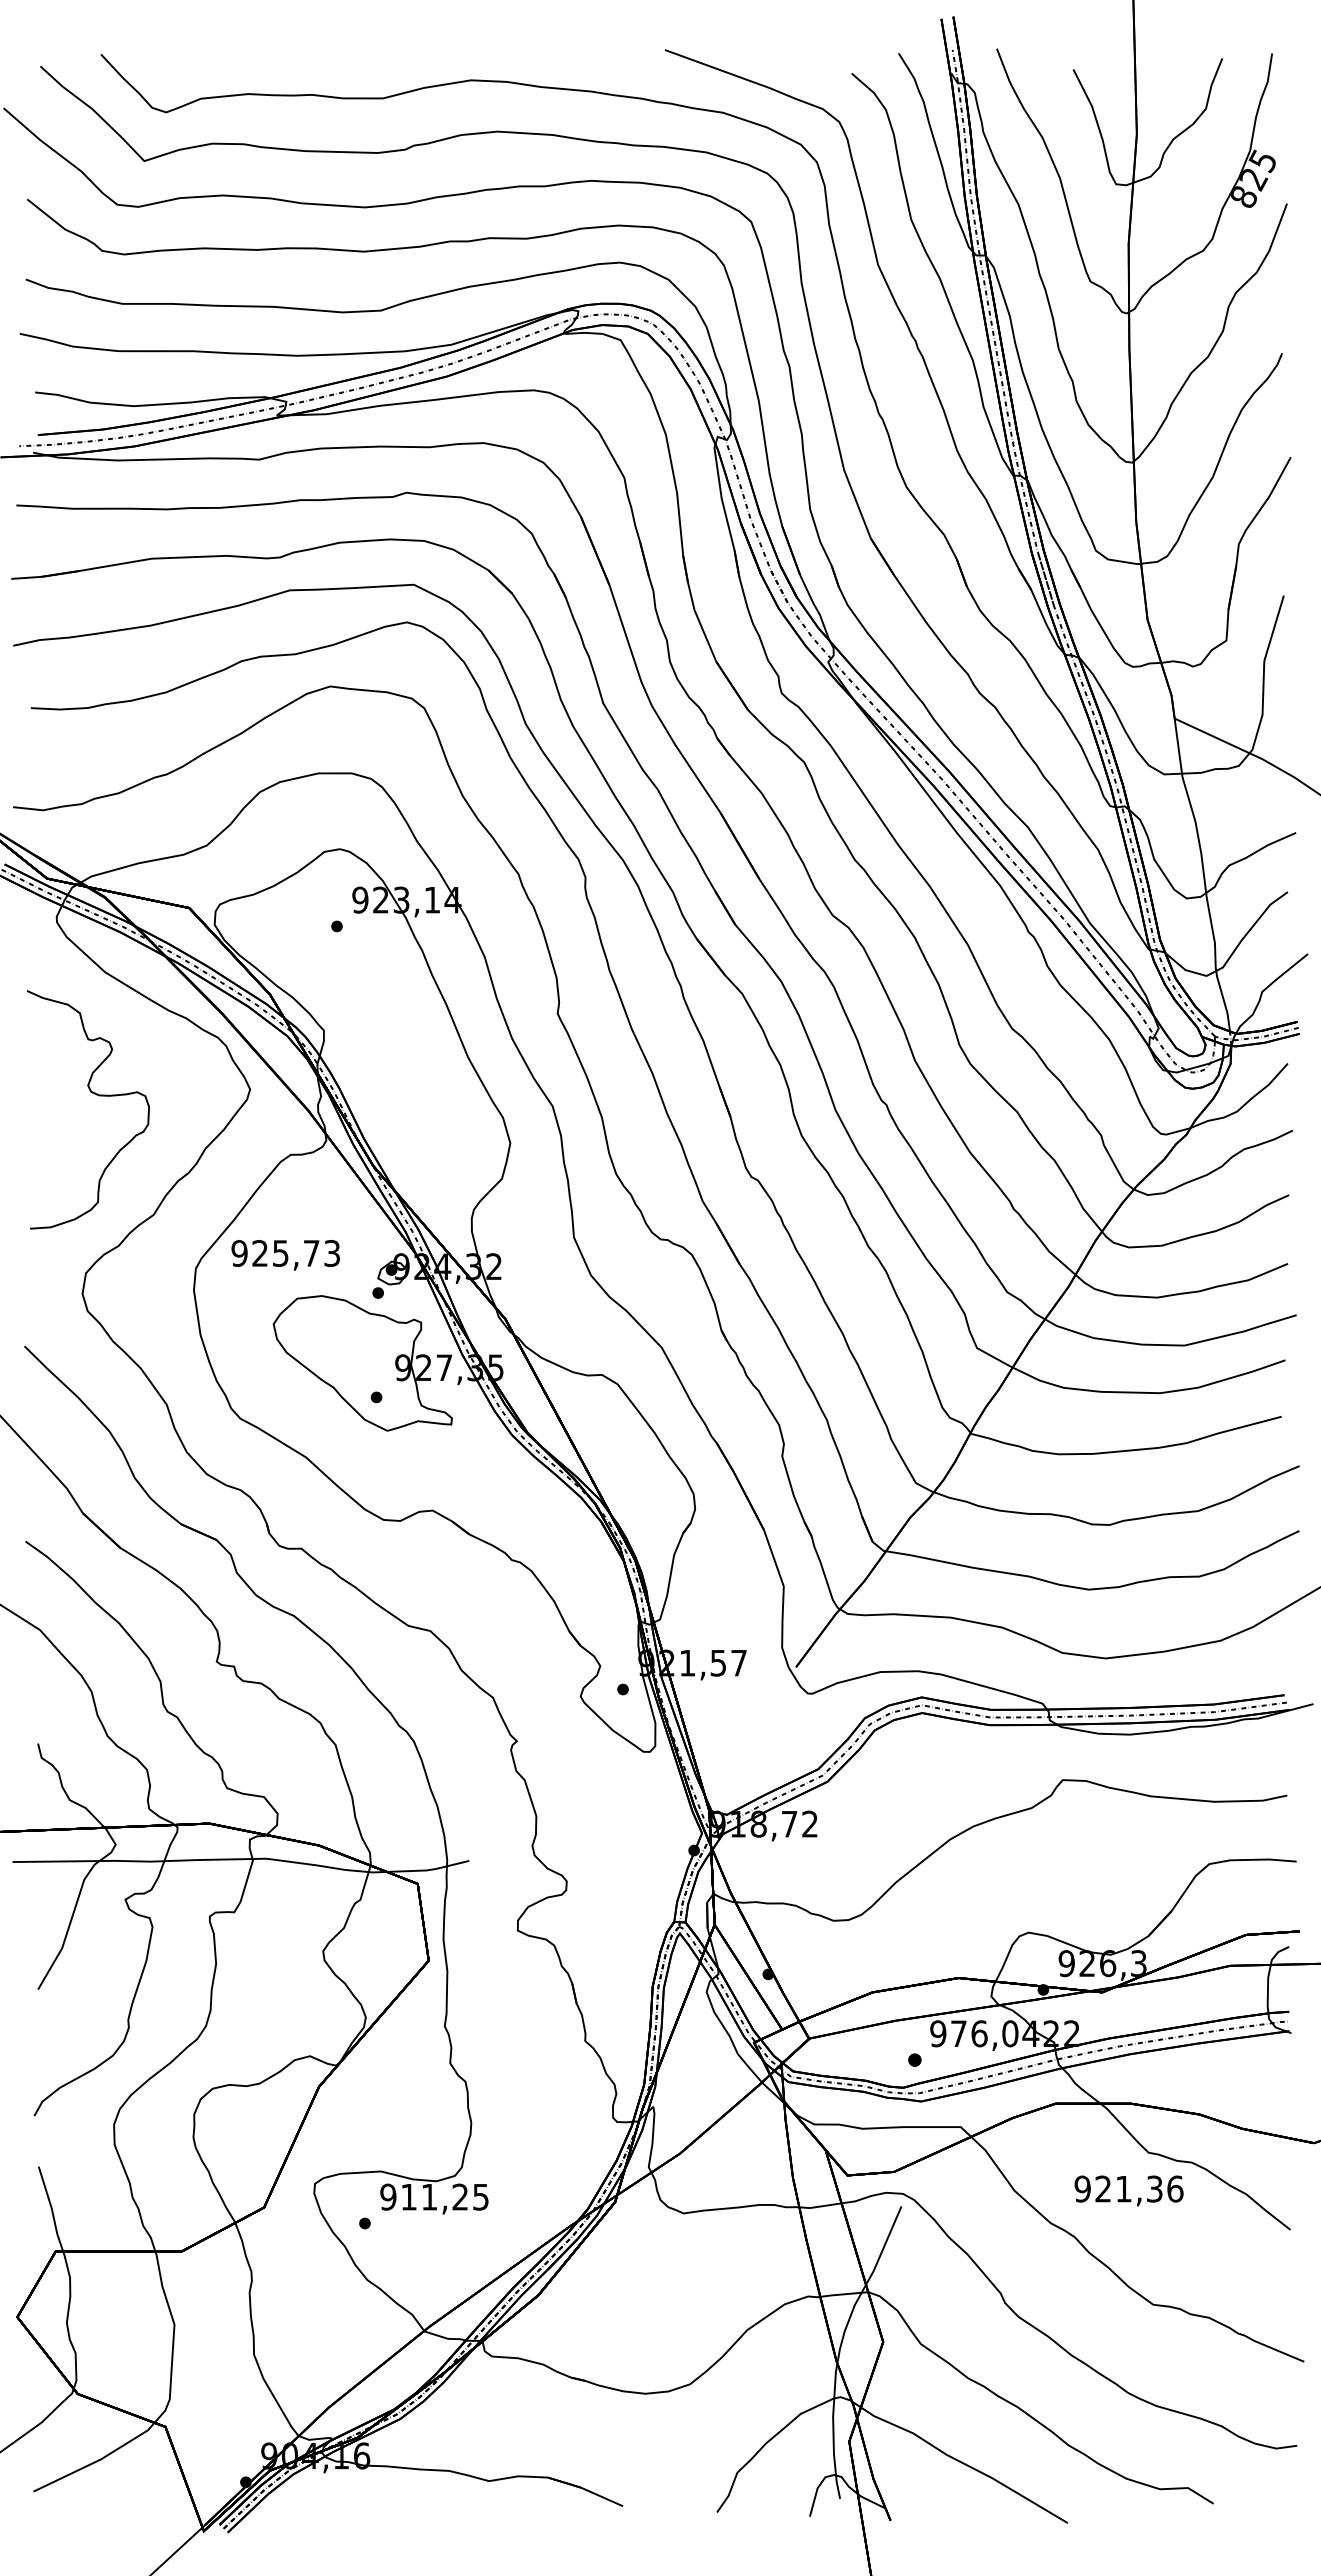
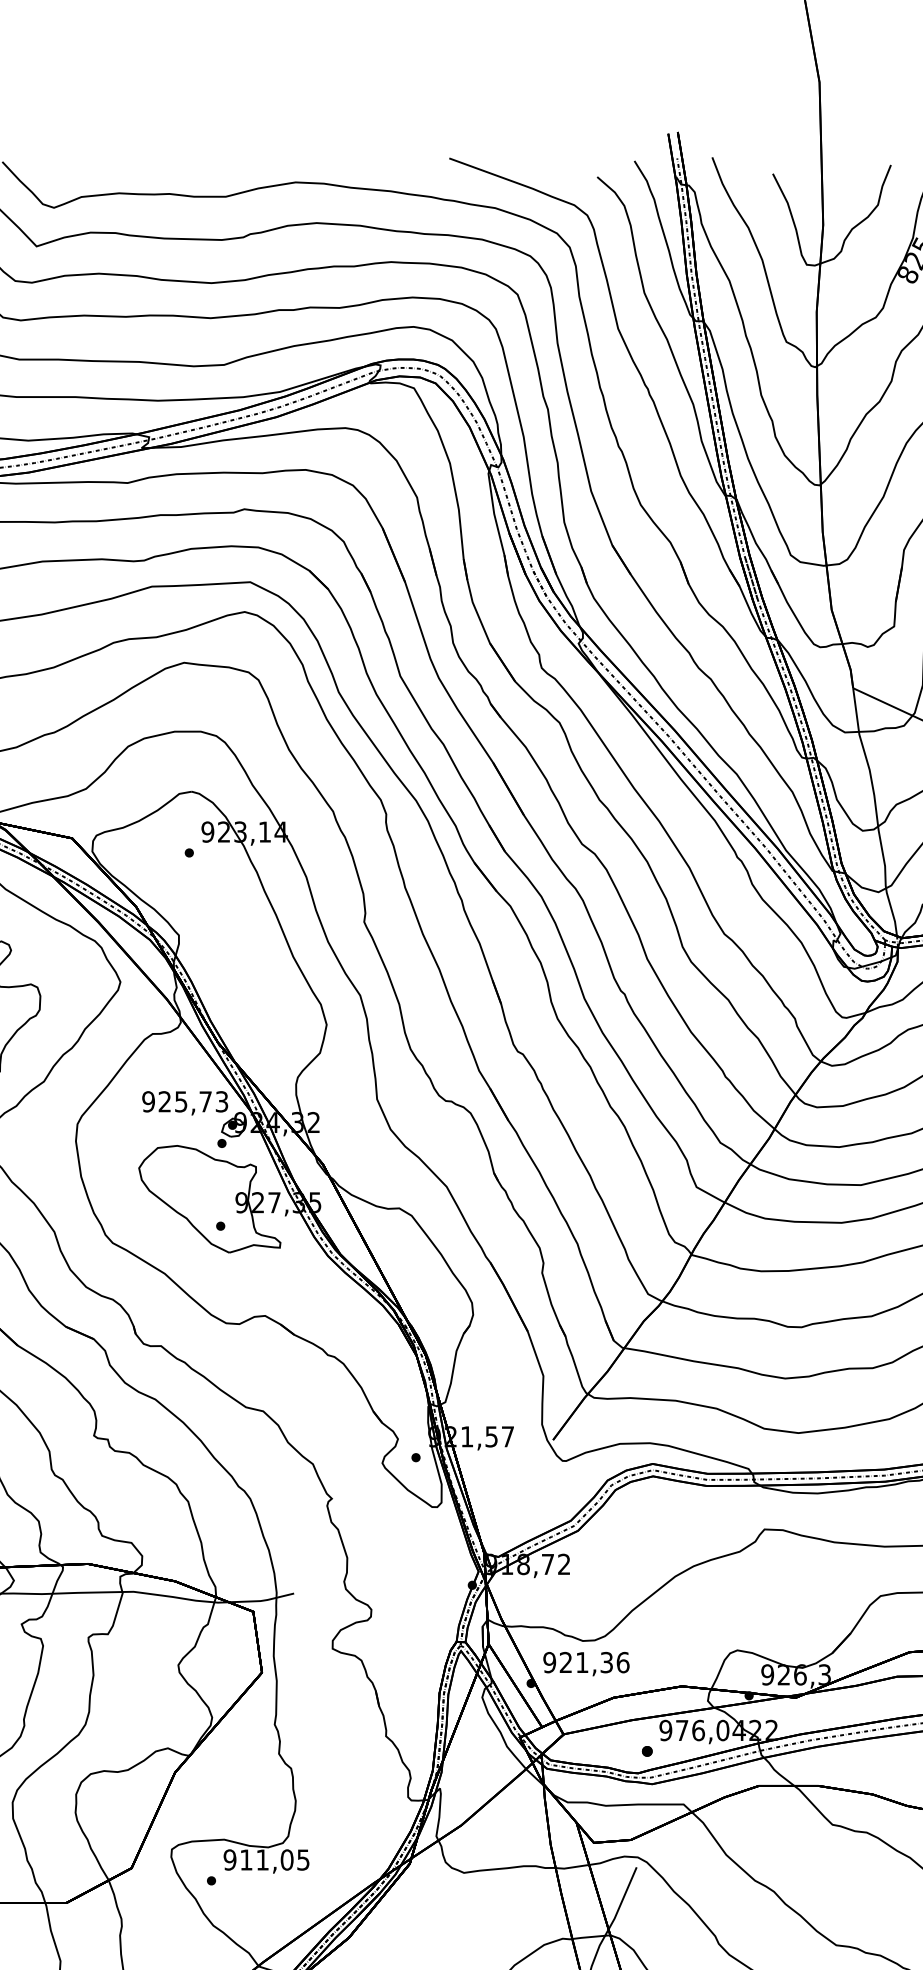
text: (285, 1255) -> (184, 1103), moved
text: (1128, 2190) -> (585, 1663), moved
text: (460, 2196) -> (287, 1859), 911,25 -> 911,05

